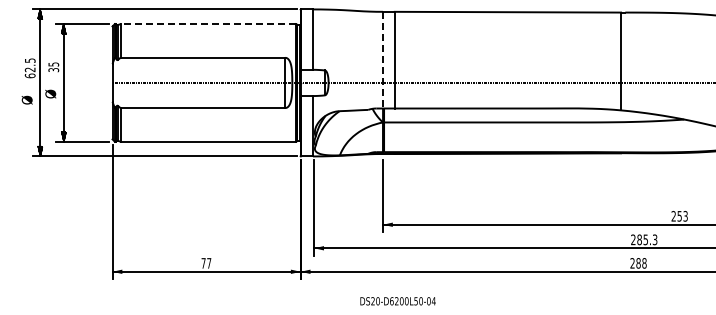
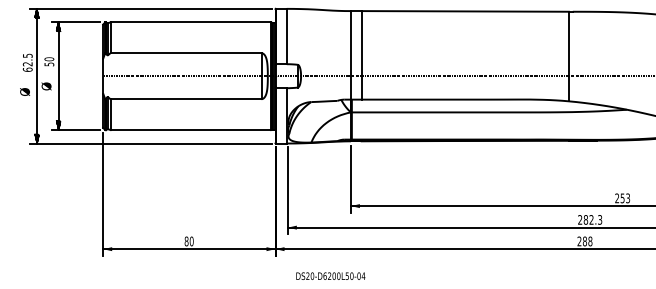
line: (208, 24) -> (191, 22), dashed -> solid
line: (383, 60) -> (351, 55), dashed -> solid
text: (53, 66) -> (49, 61), 35 -> 50
text: (645, 239) -> (591, 219), 285.3 -> 282.3
text: (206, 263) -> (189, 241), 77 -> 80
text: (397, 301) -> (330, 276), moved

